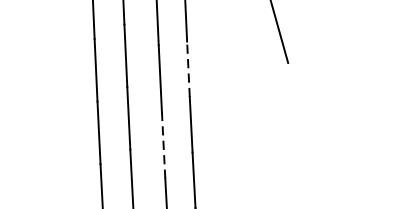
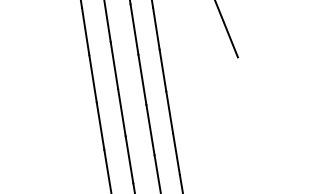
line: (187, 69) -> (162, 70), dashed -> solid
line: (163, 145) -> (150, 130), dashed -> solid

